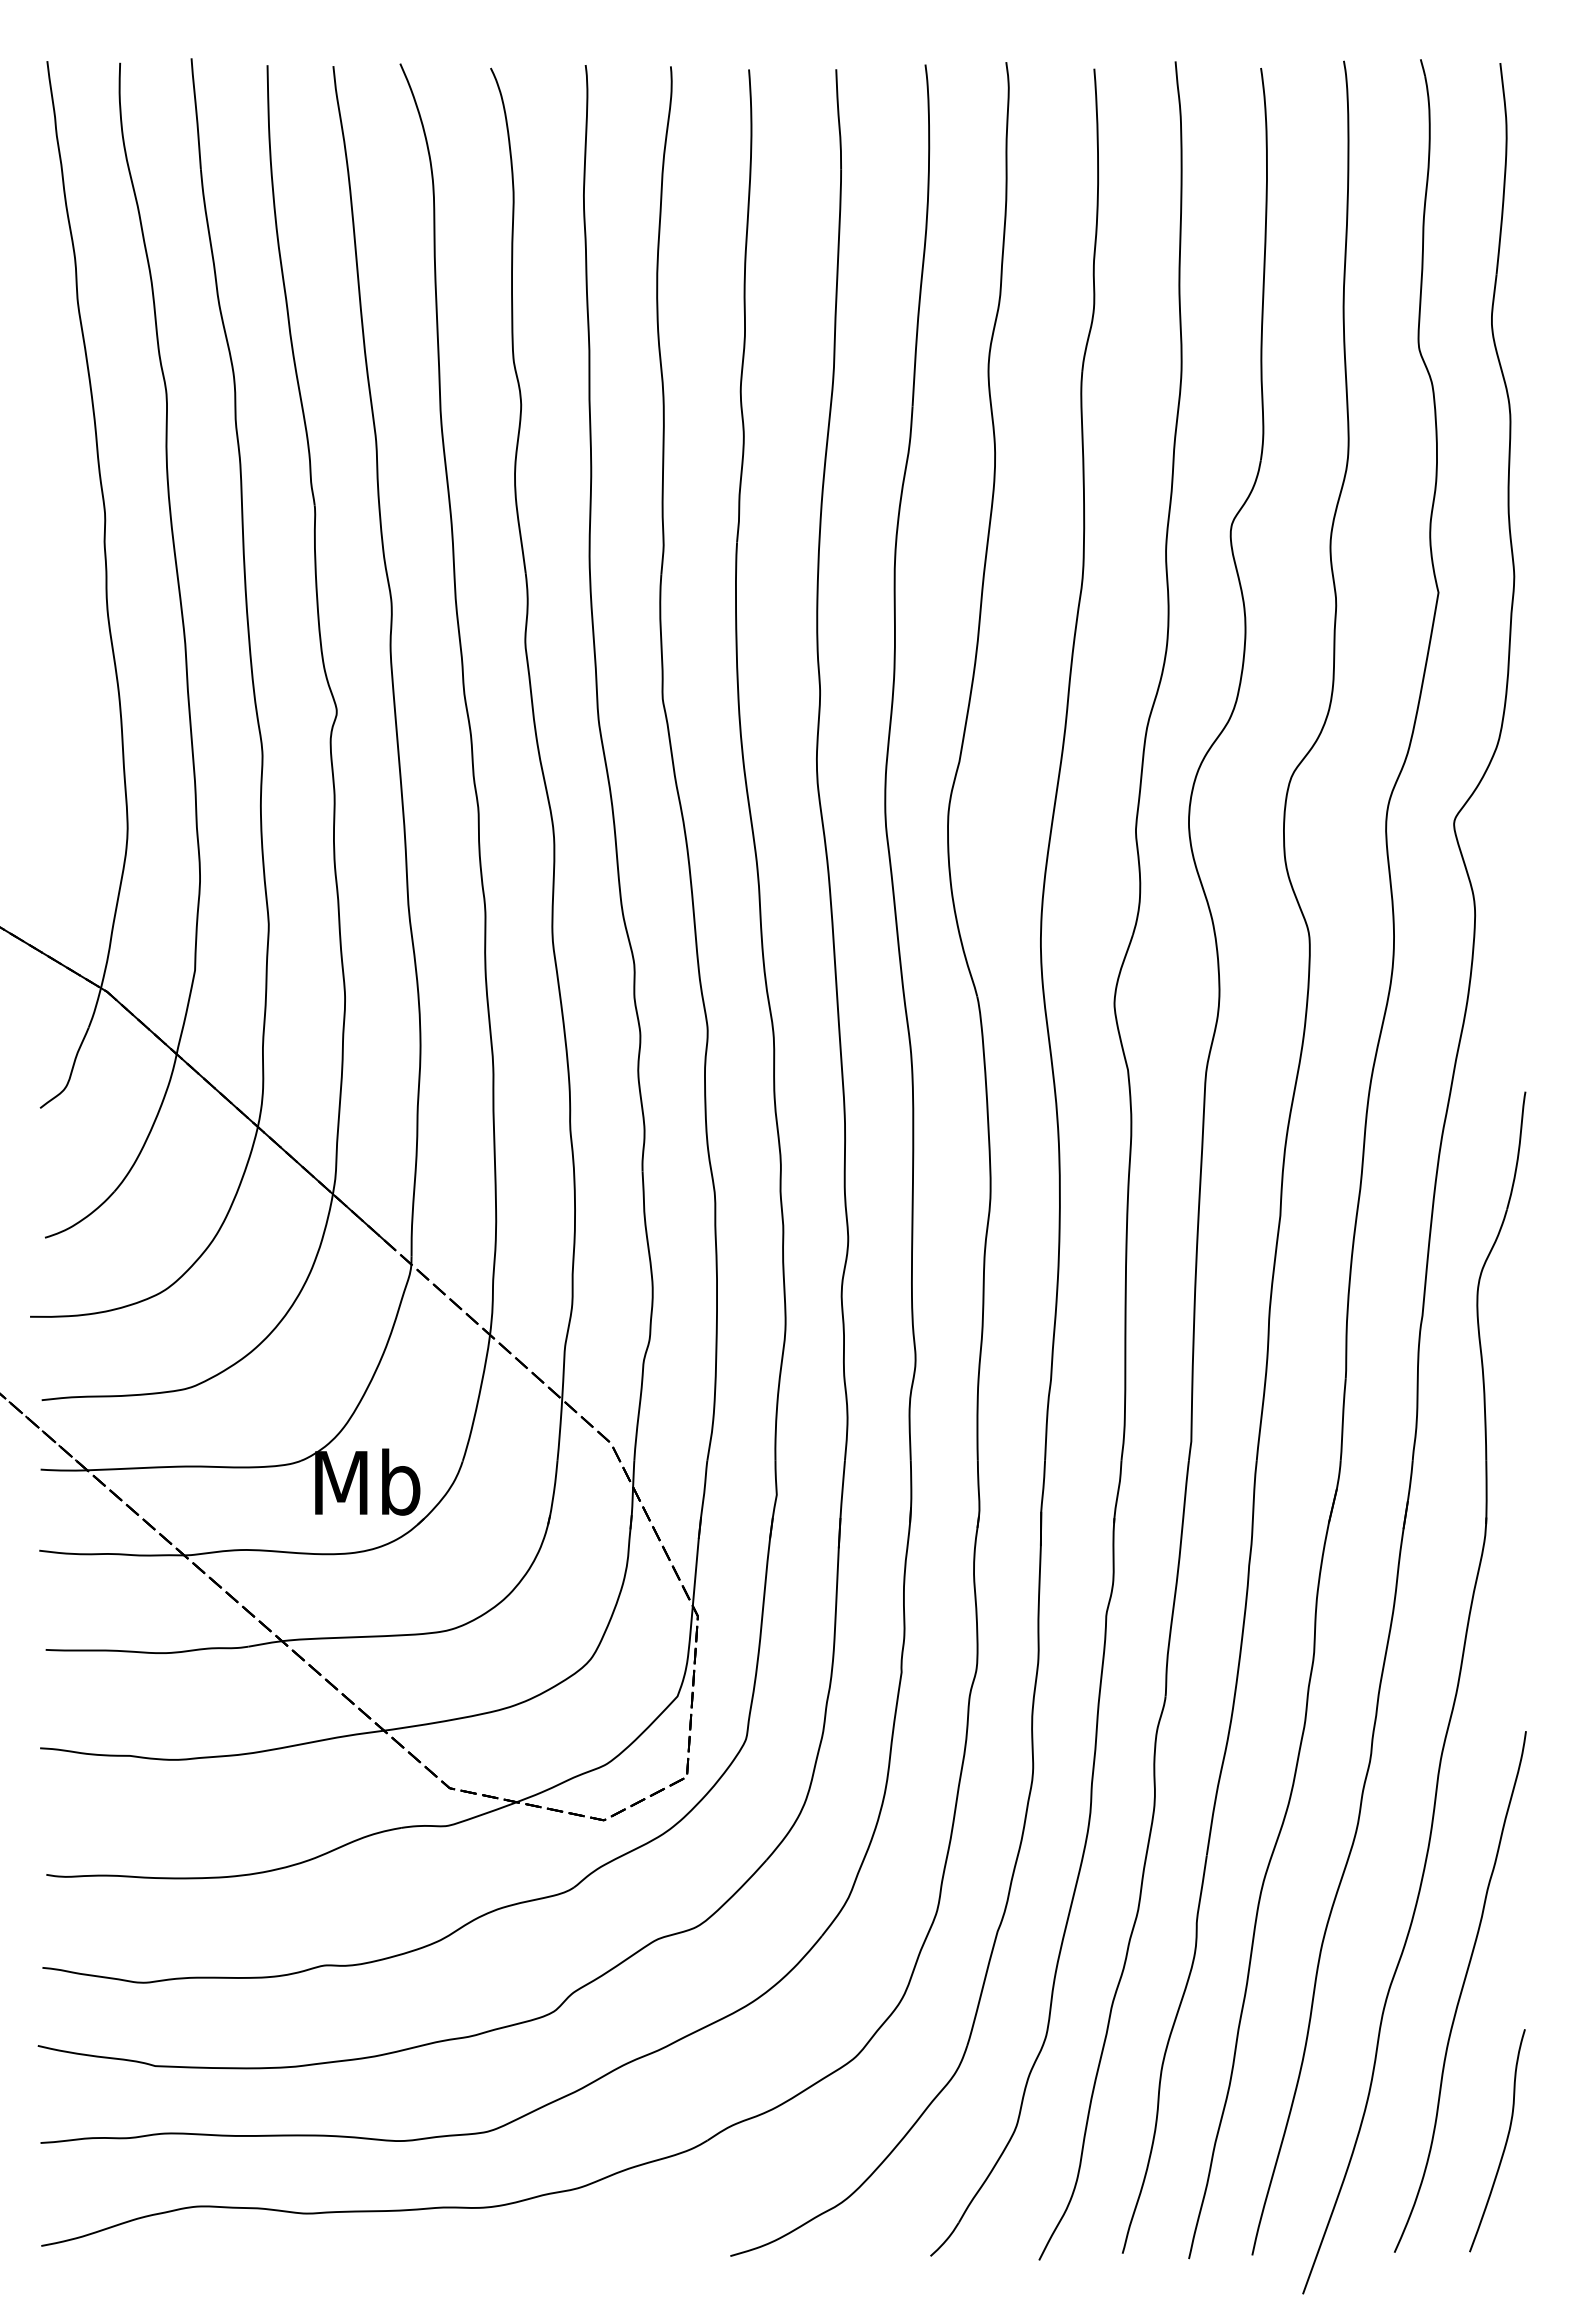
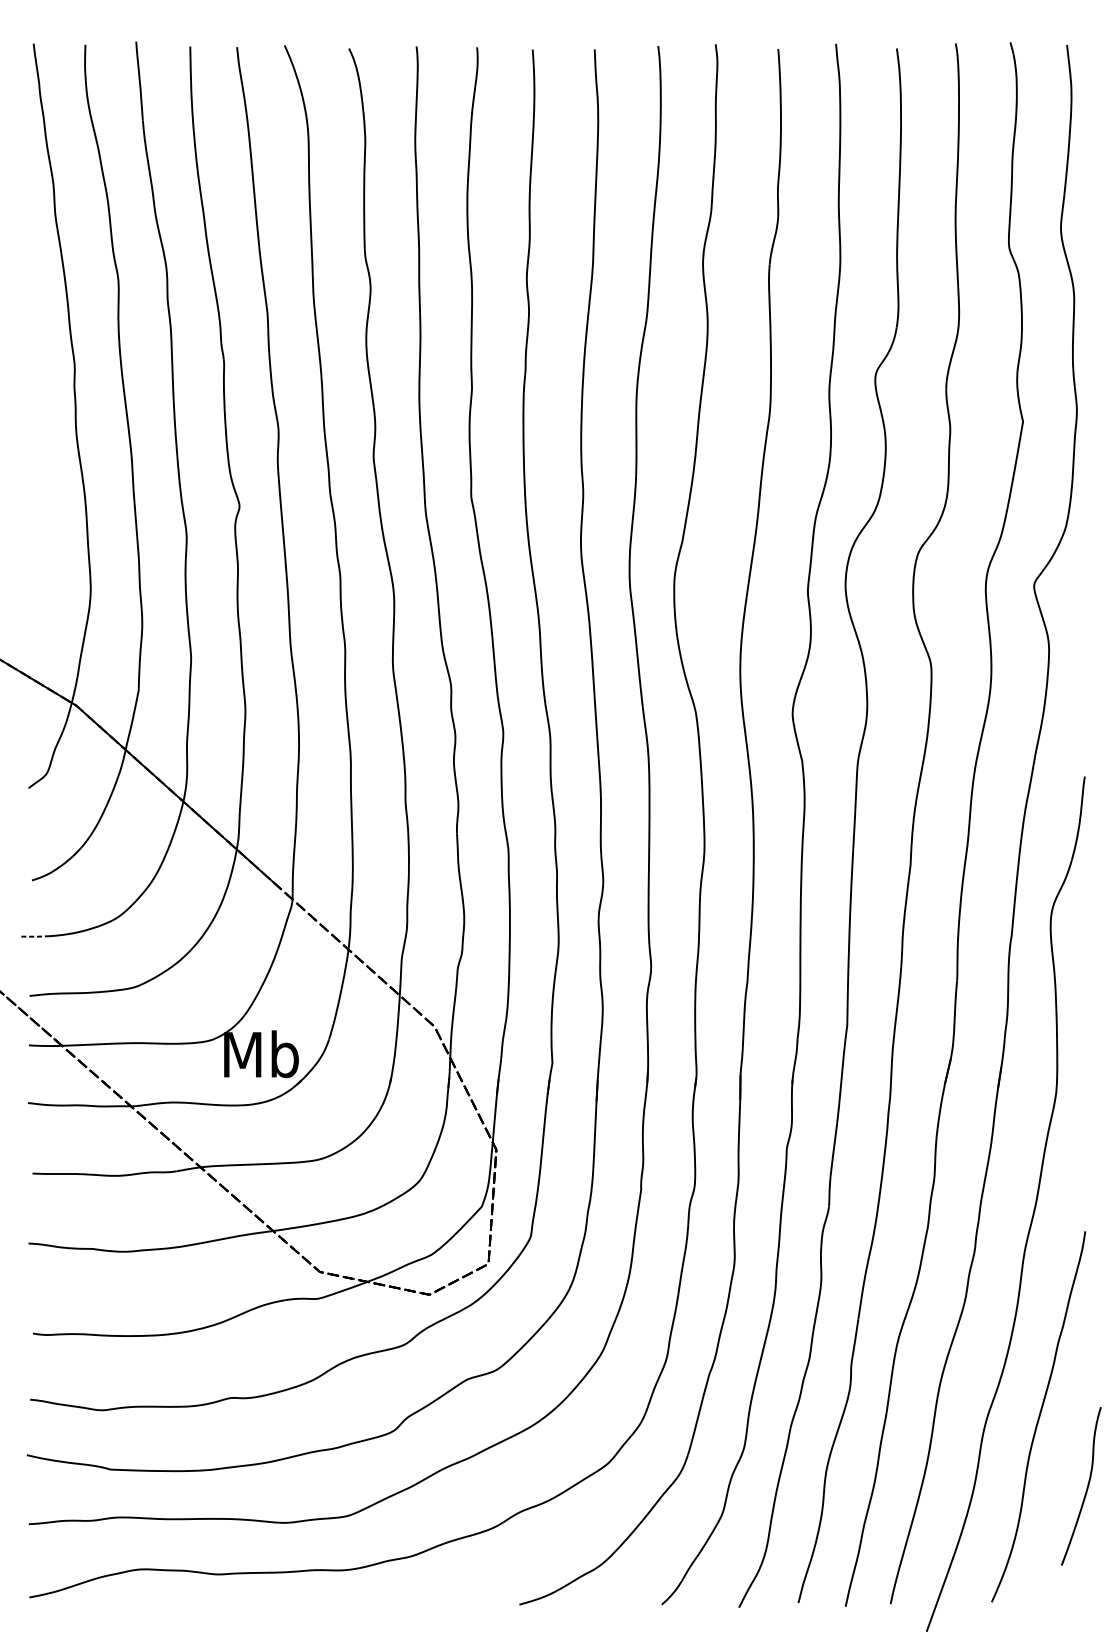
line: (50, 1316) -> (35, 936), solid -> dashed
curve: (1505, 2141) -> (1087, 1486), moved

